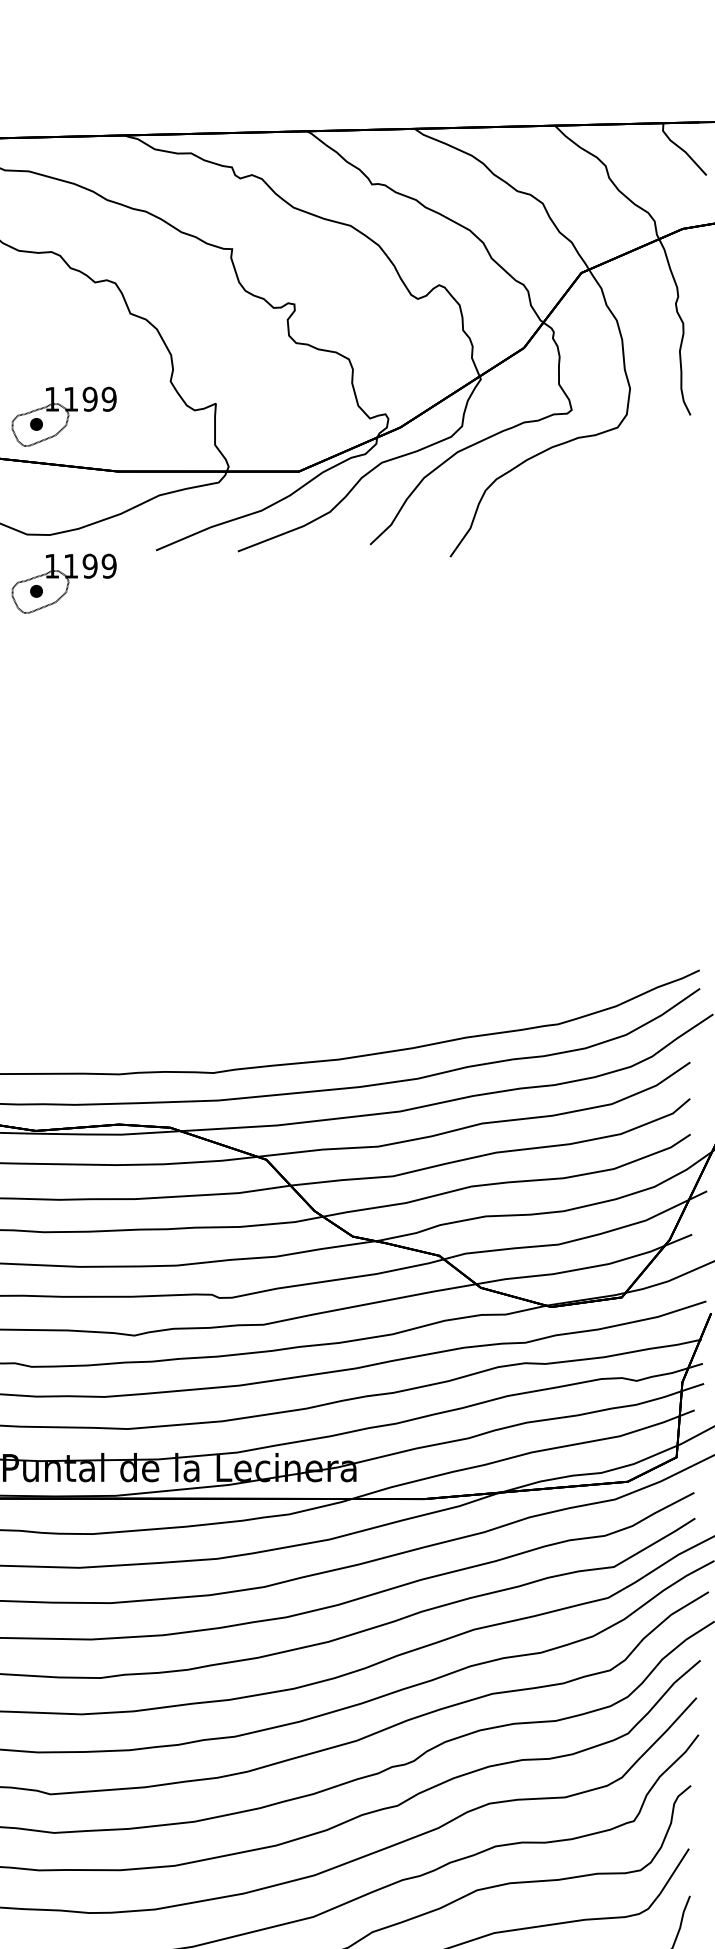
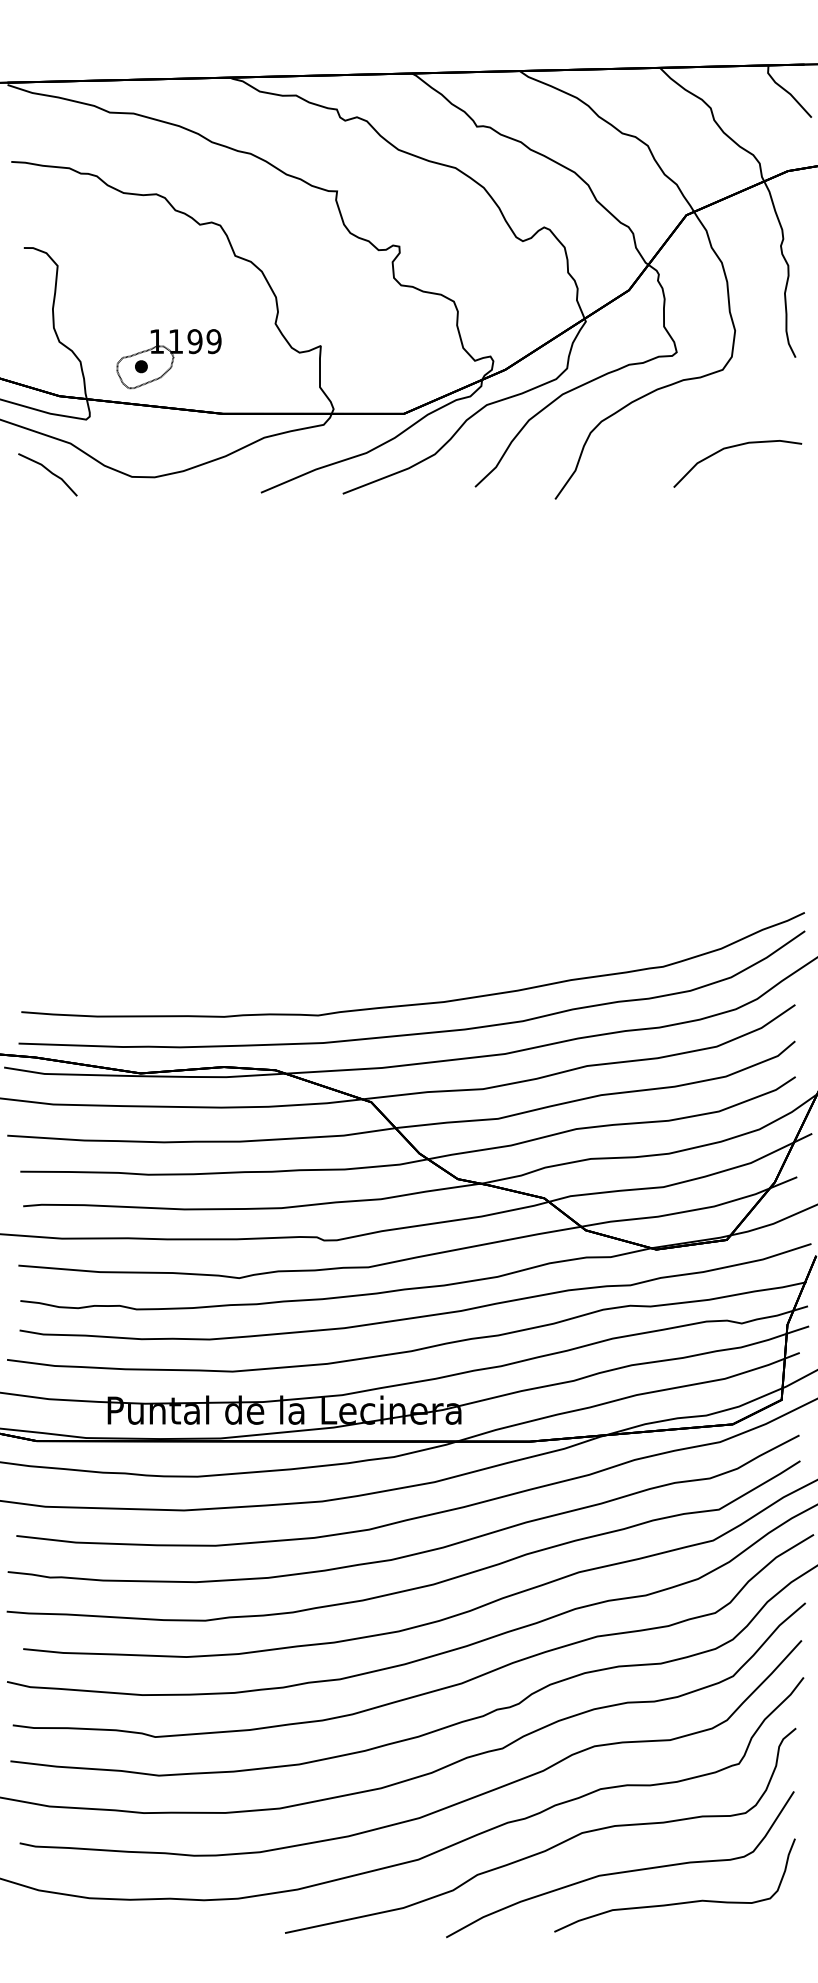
curve: (628, 505) -> (733, 447), added
part: (63, 584) -> (168, 526), removed

